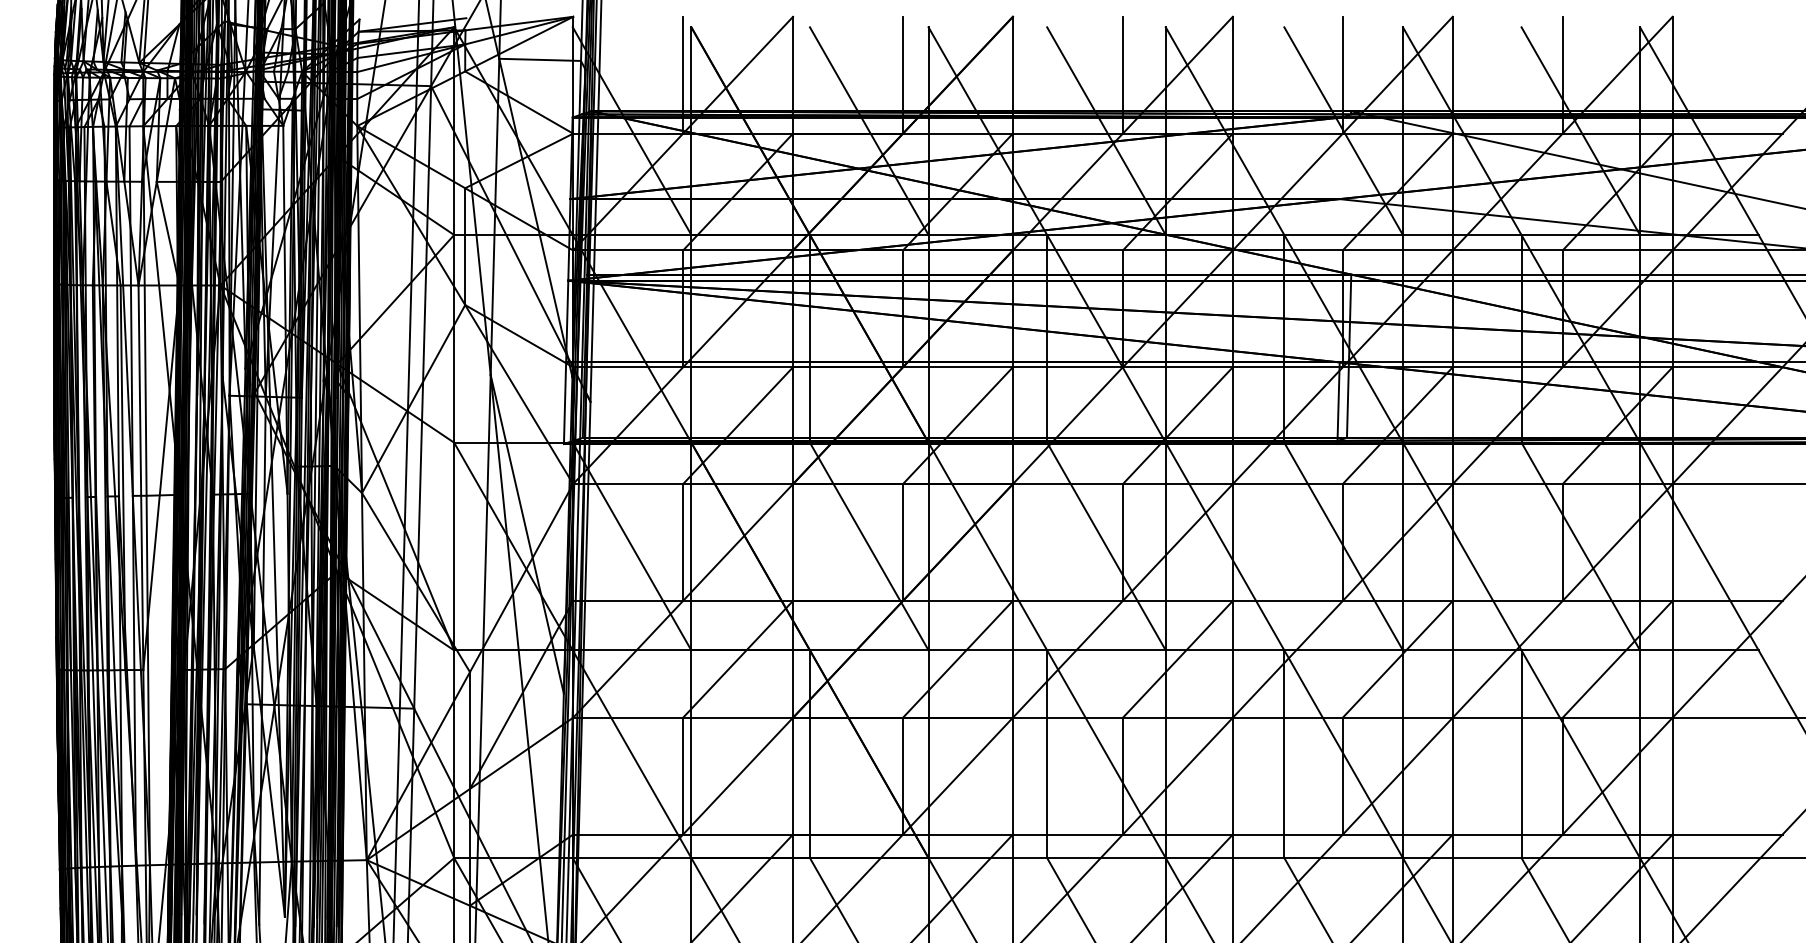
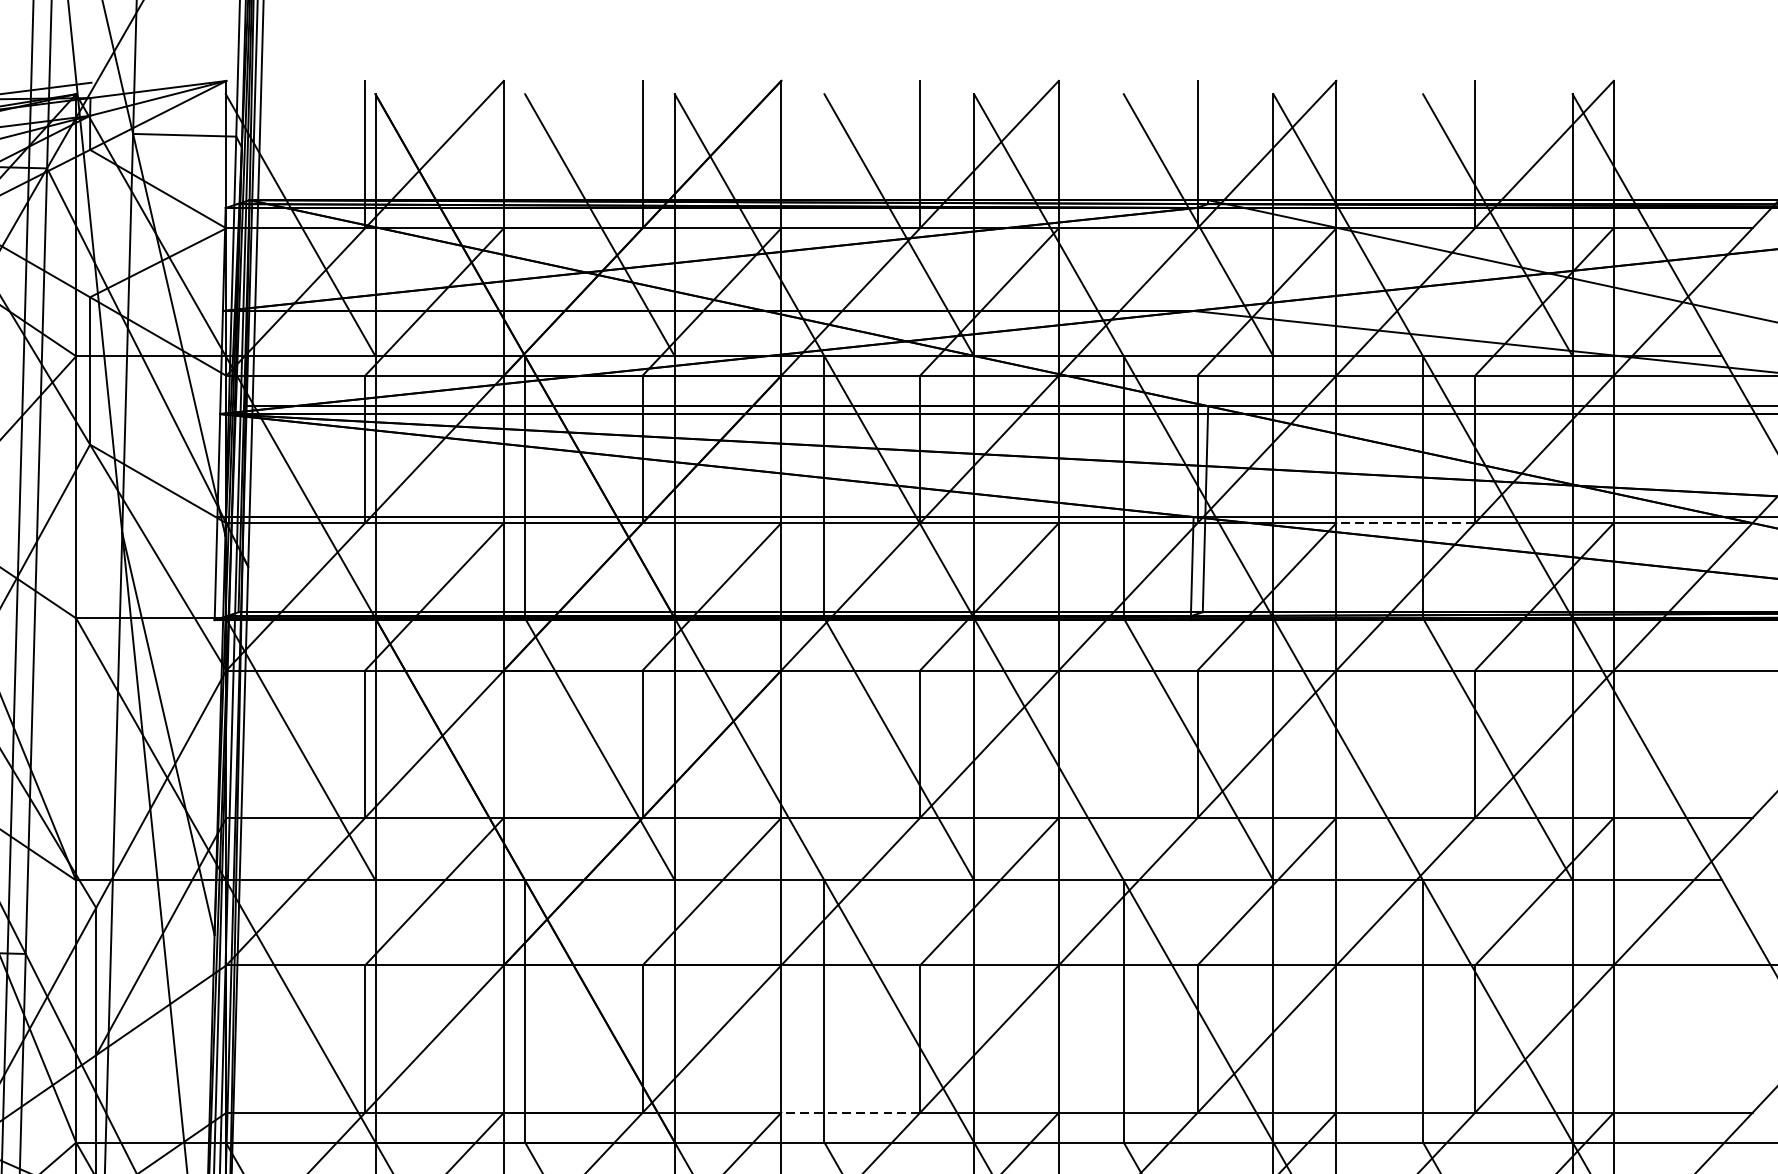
line: (1507, 367) -> (1405, 523), solid -> dashed
line: (1067, 834) -> (850, 1112), solid -> dashed

